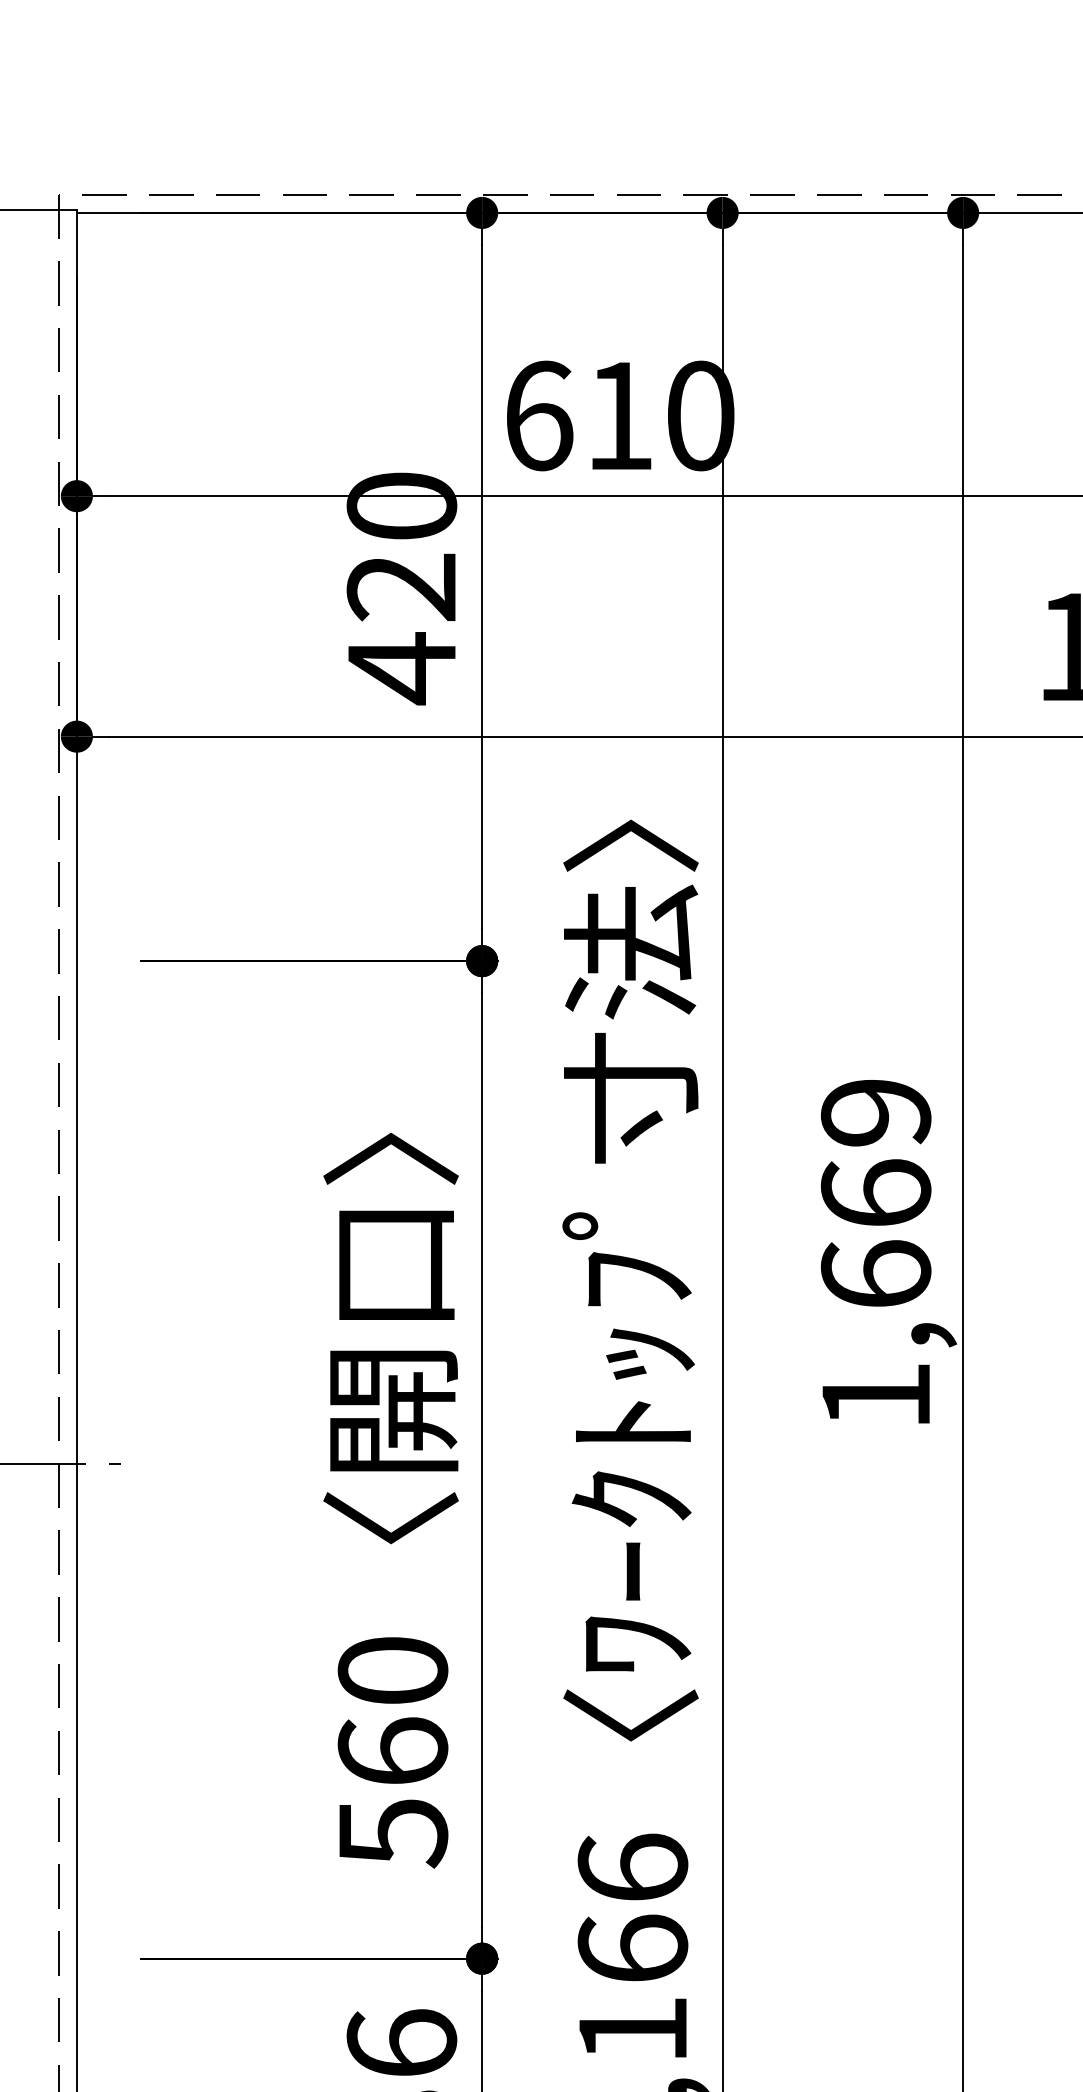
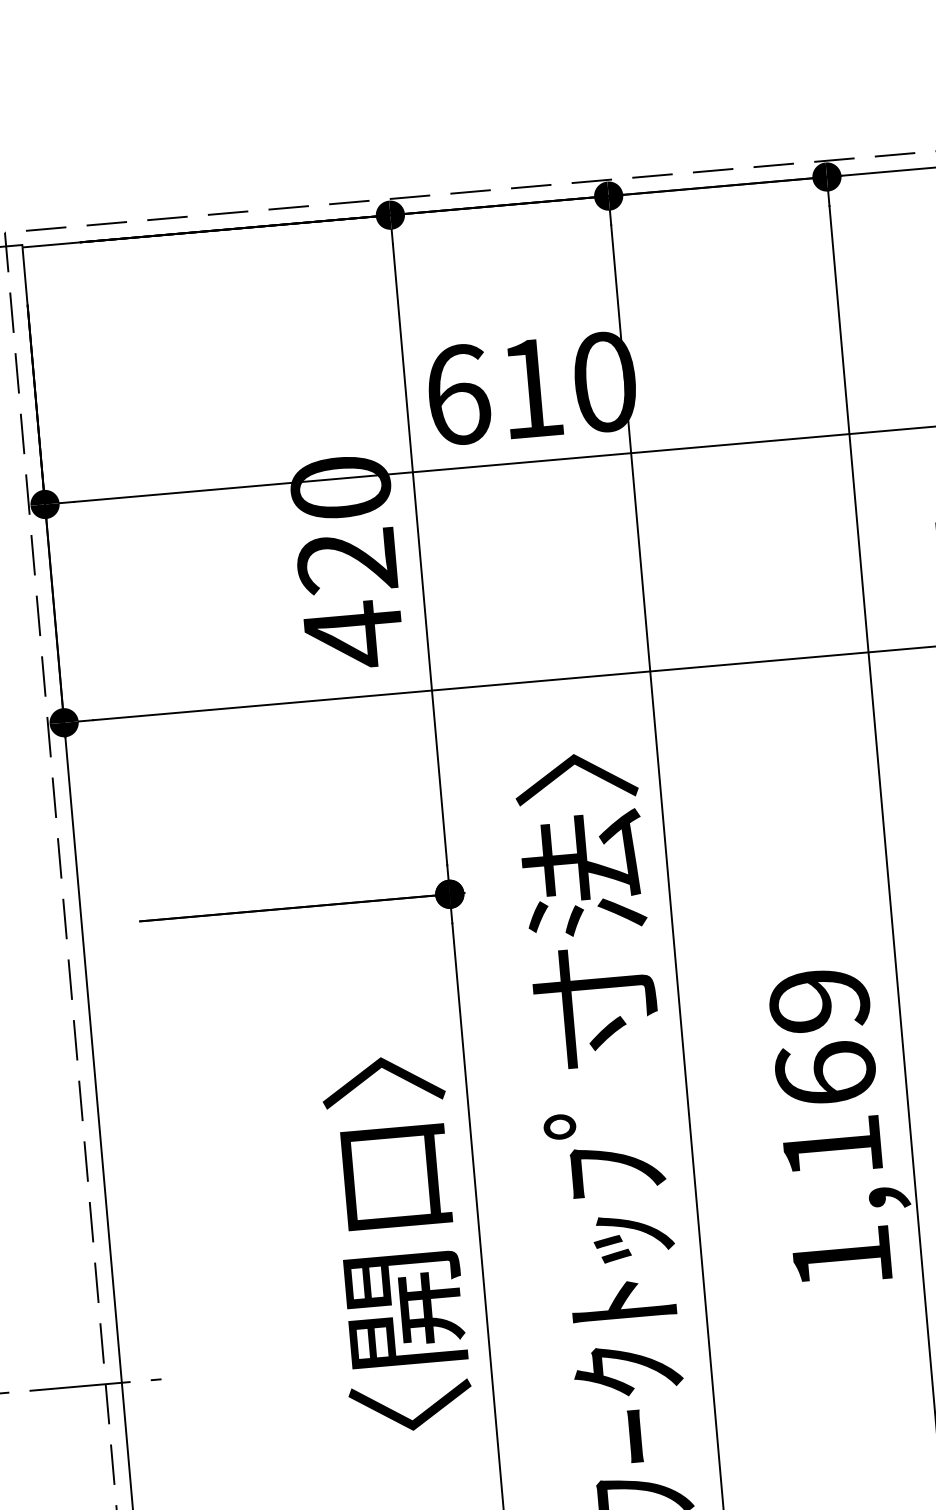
text: (875, 1273) -> (831, 1146), 1,669 -> 1,169

